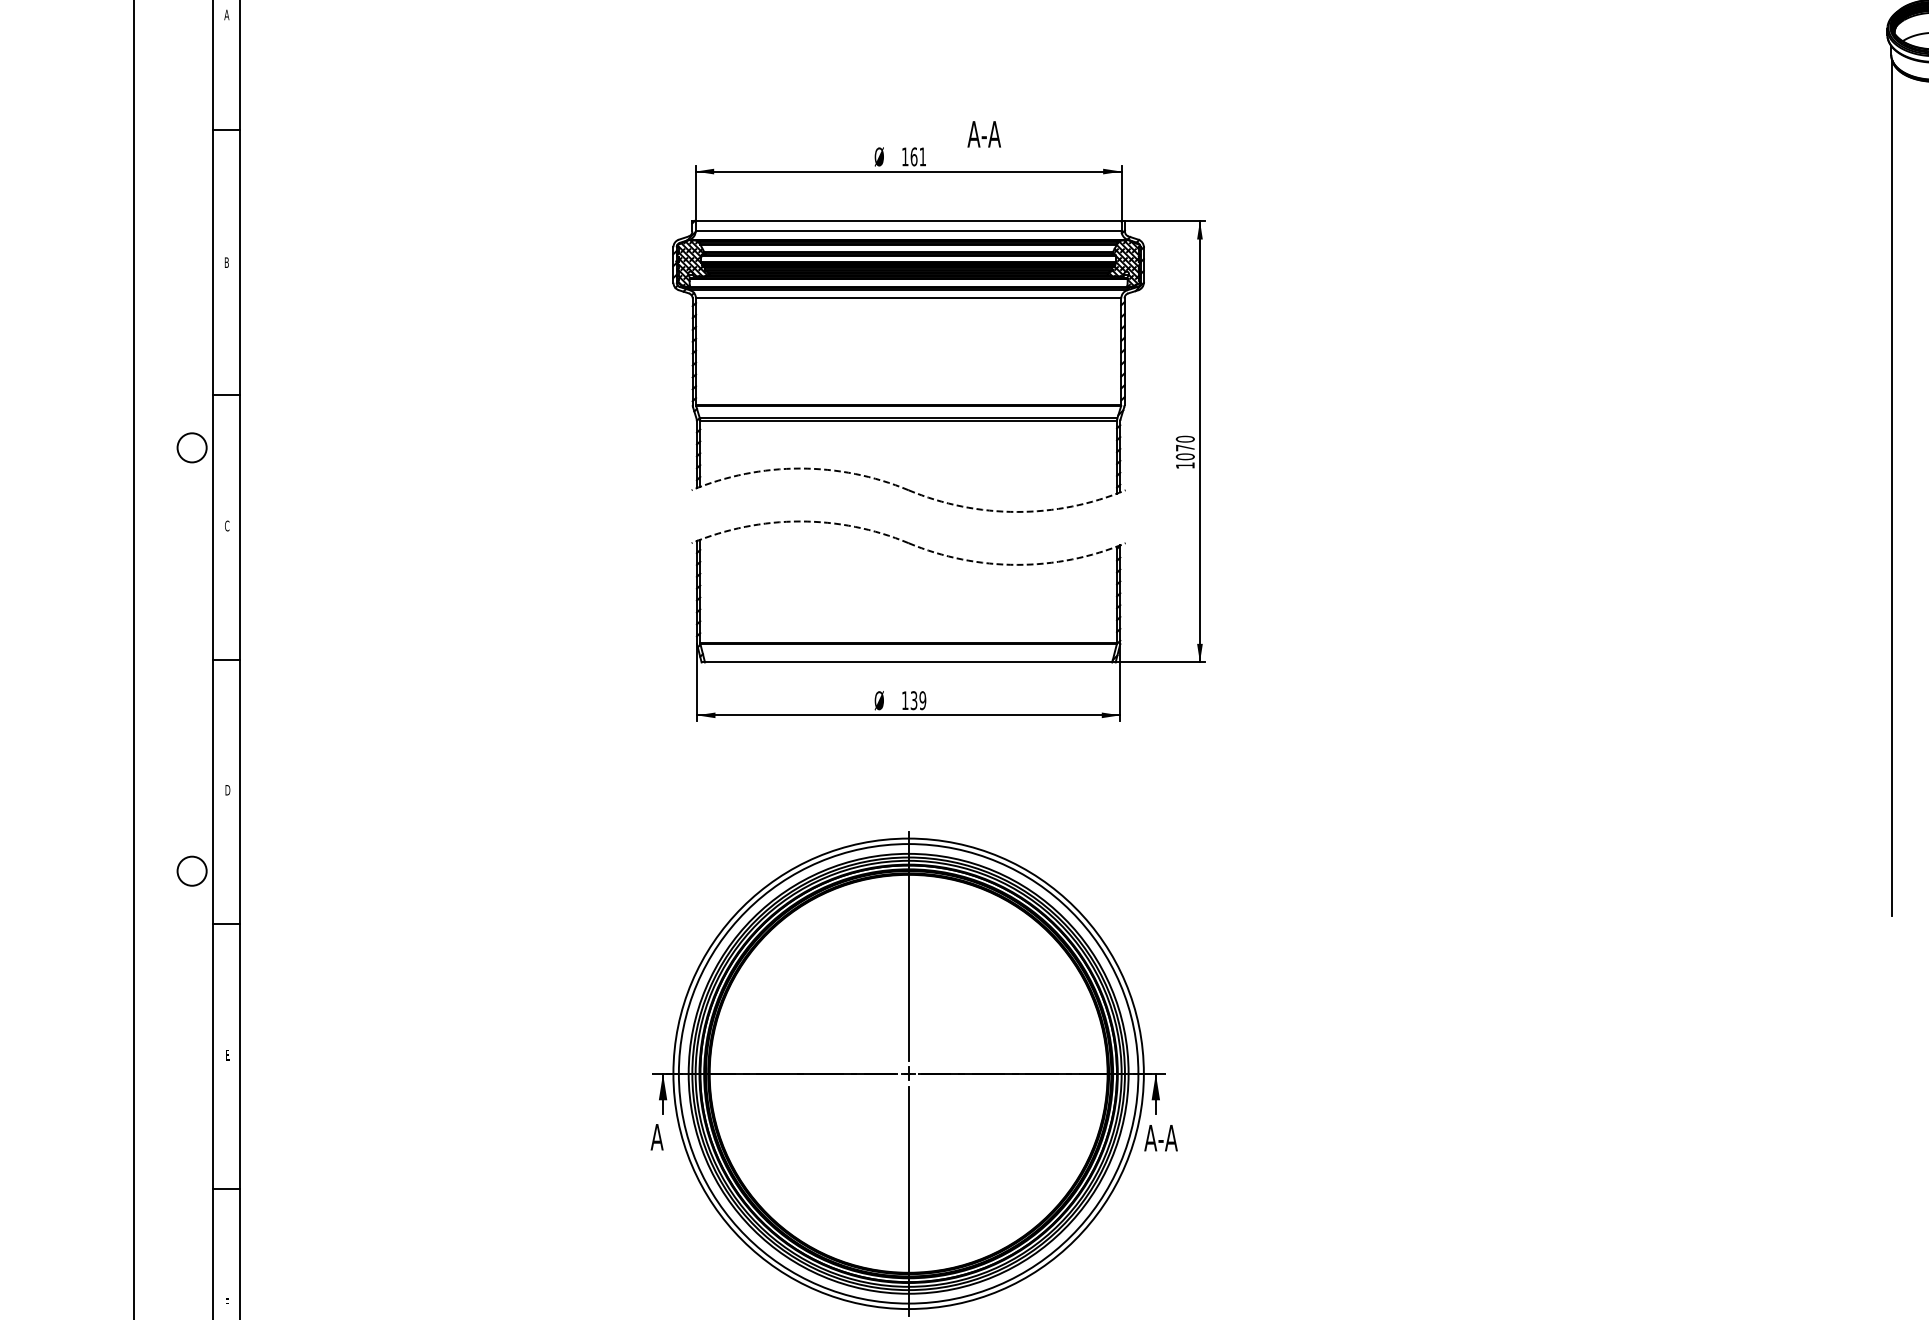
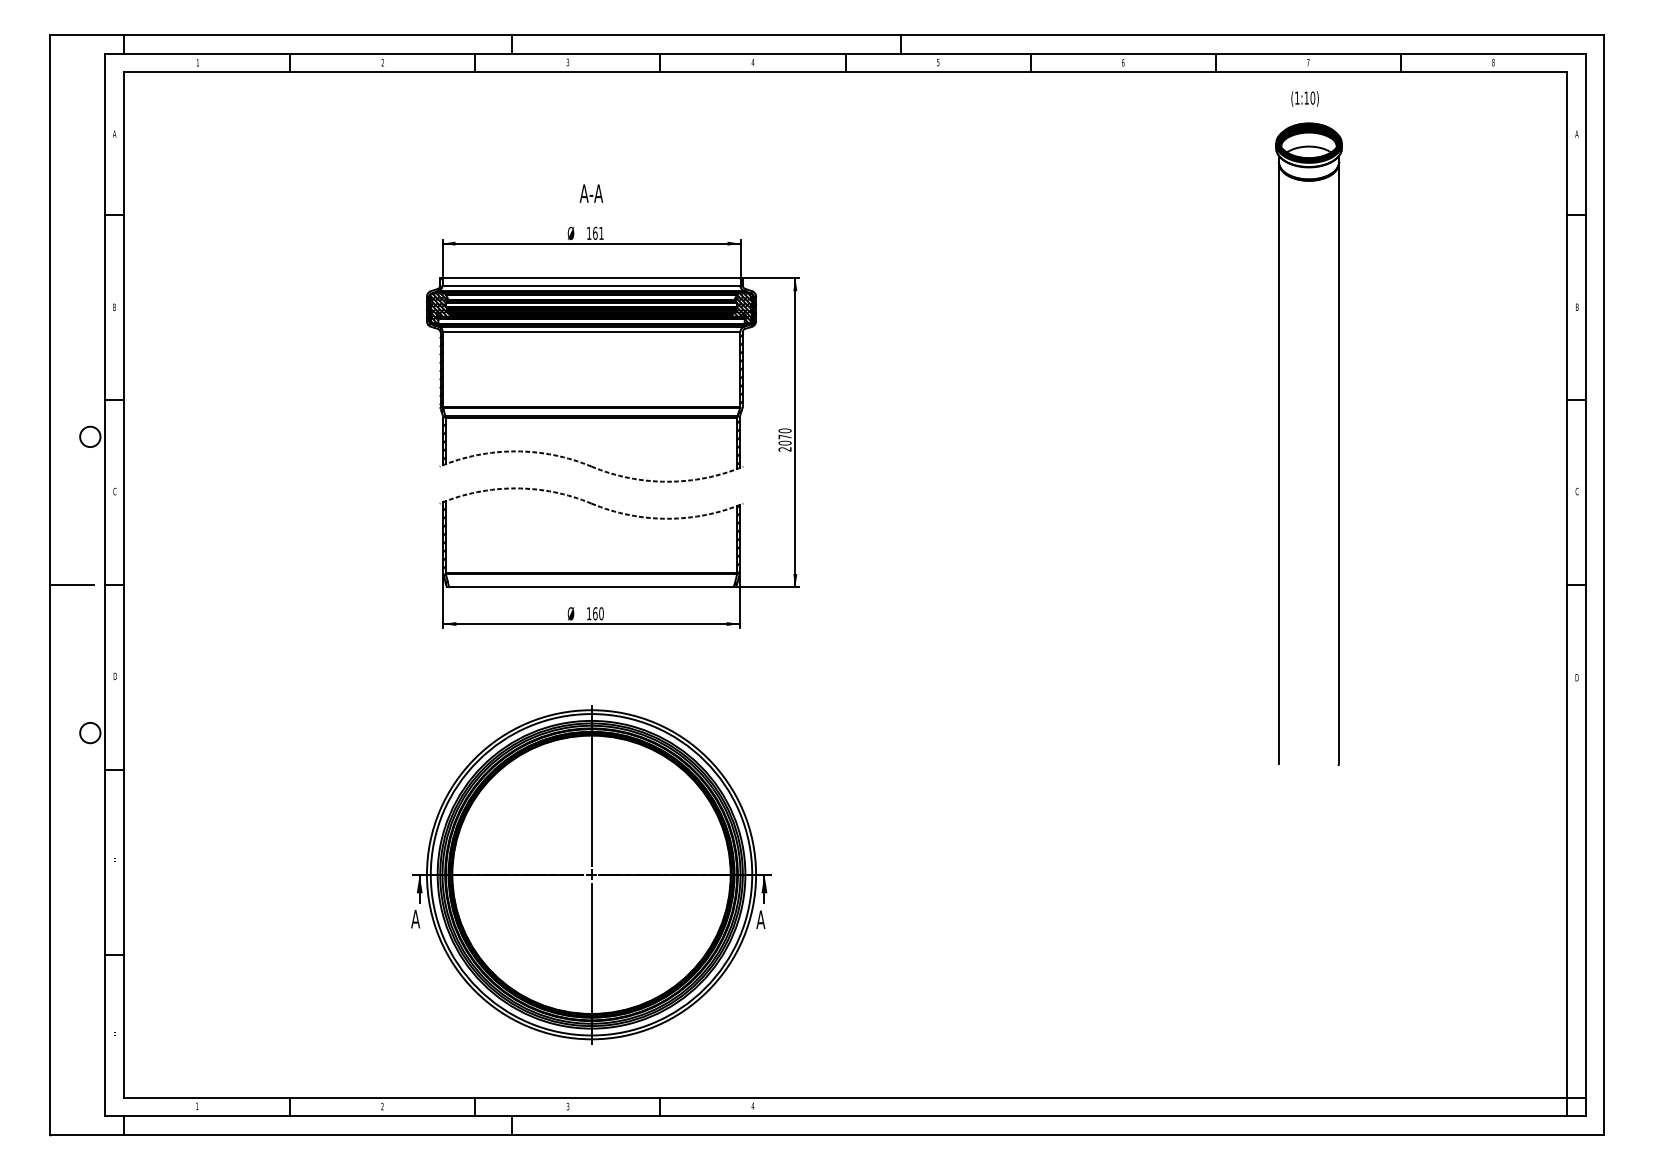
text: (984, 134) -> (591, 193), moved
text: (1184, 465) -> (784, 449), 1070 -> 2070
line: (165, 660) -> (71, 585), added
text: (918, 700) -> (598, 613), 139 -> 160
text: (1167, 1137) -> (772, 919), A-A -> A

